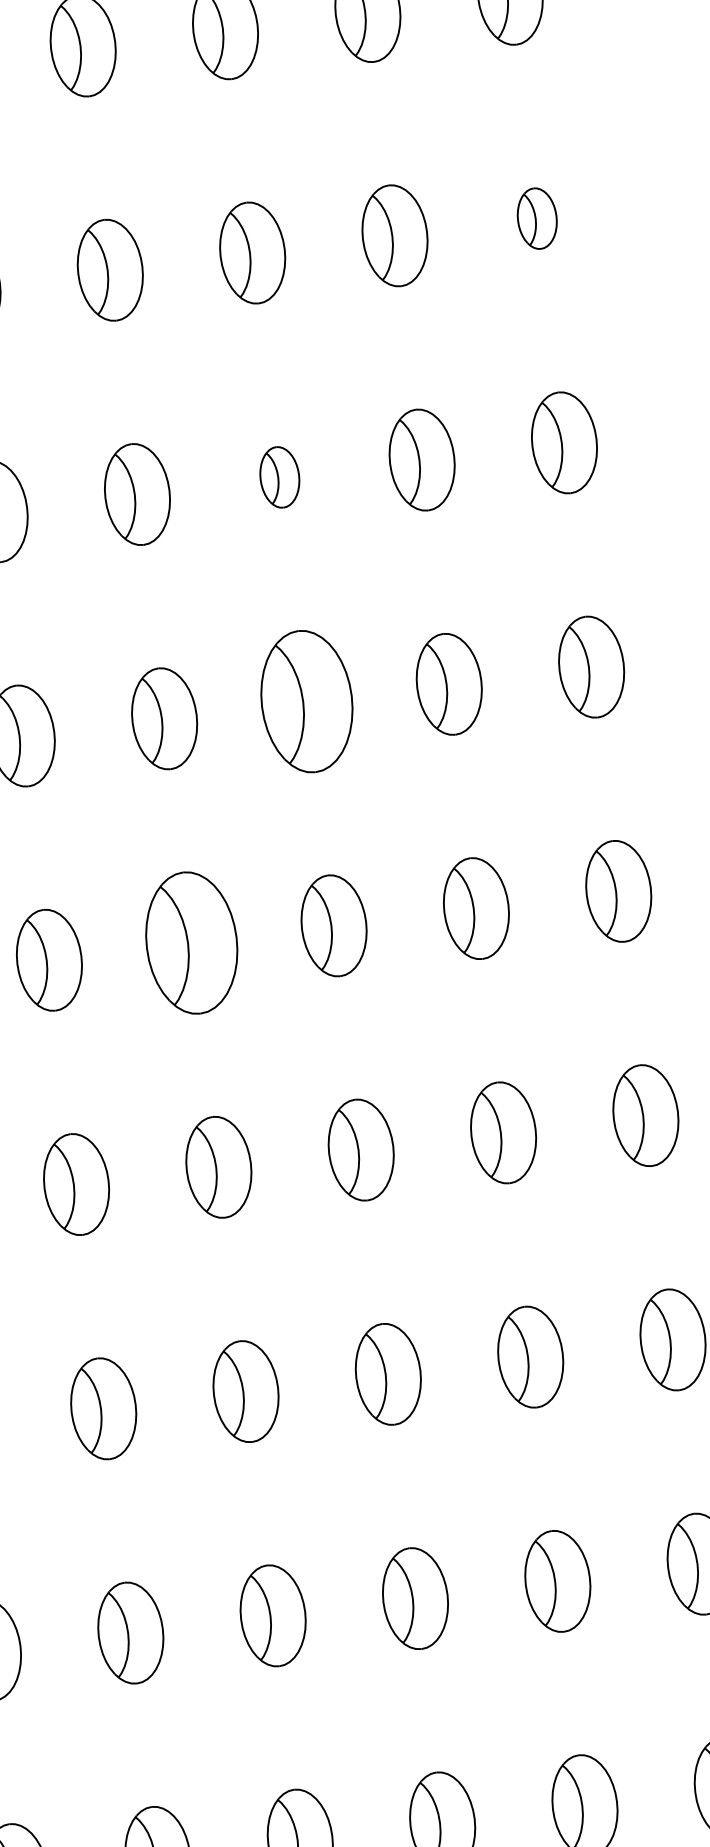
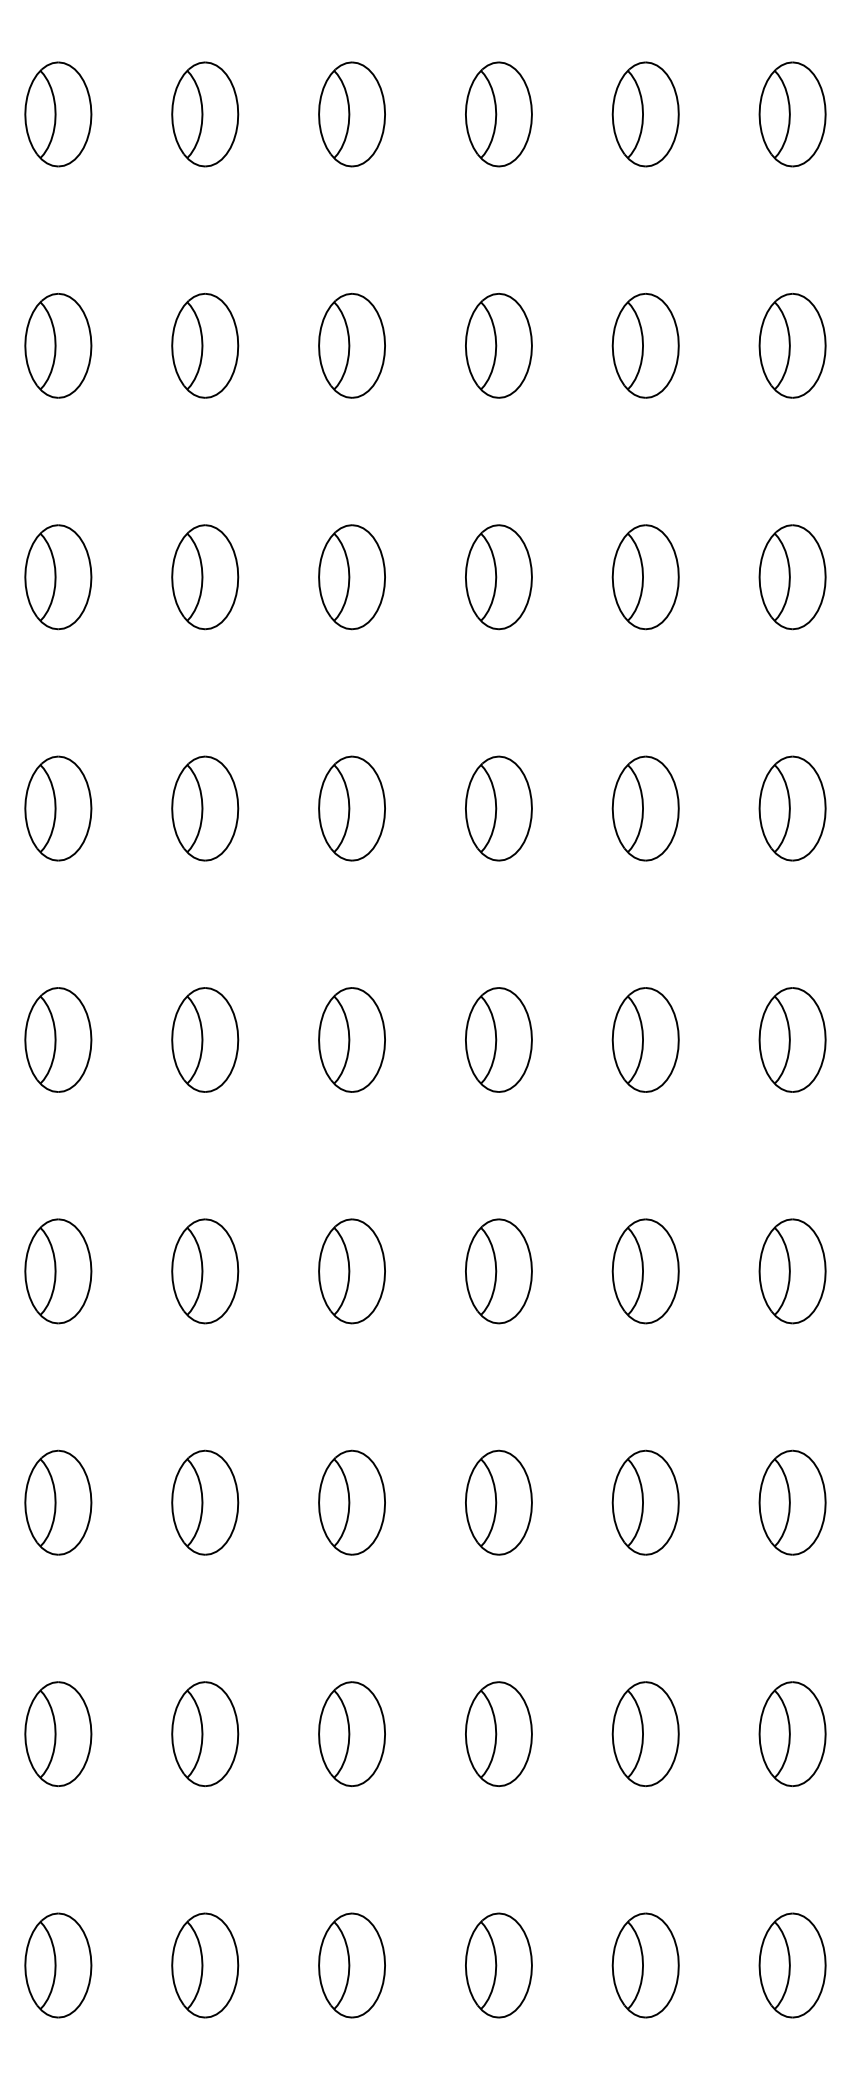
part: (537, 218) -> (792, 345), size x1.67
part: (279, 477) -> (498, 577), size x1.67
part: (306, 701) -> (498, 808), size x0.71
part: (191, 942) -> (351, 1039), size x0.71

